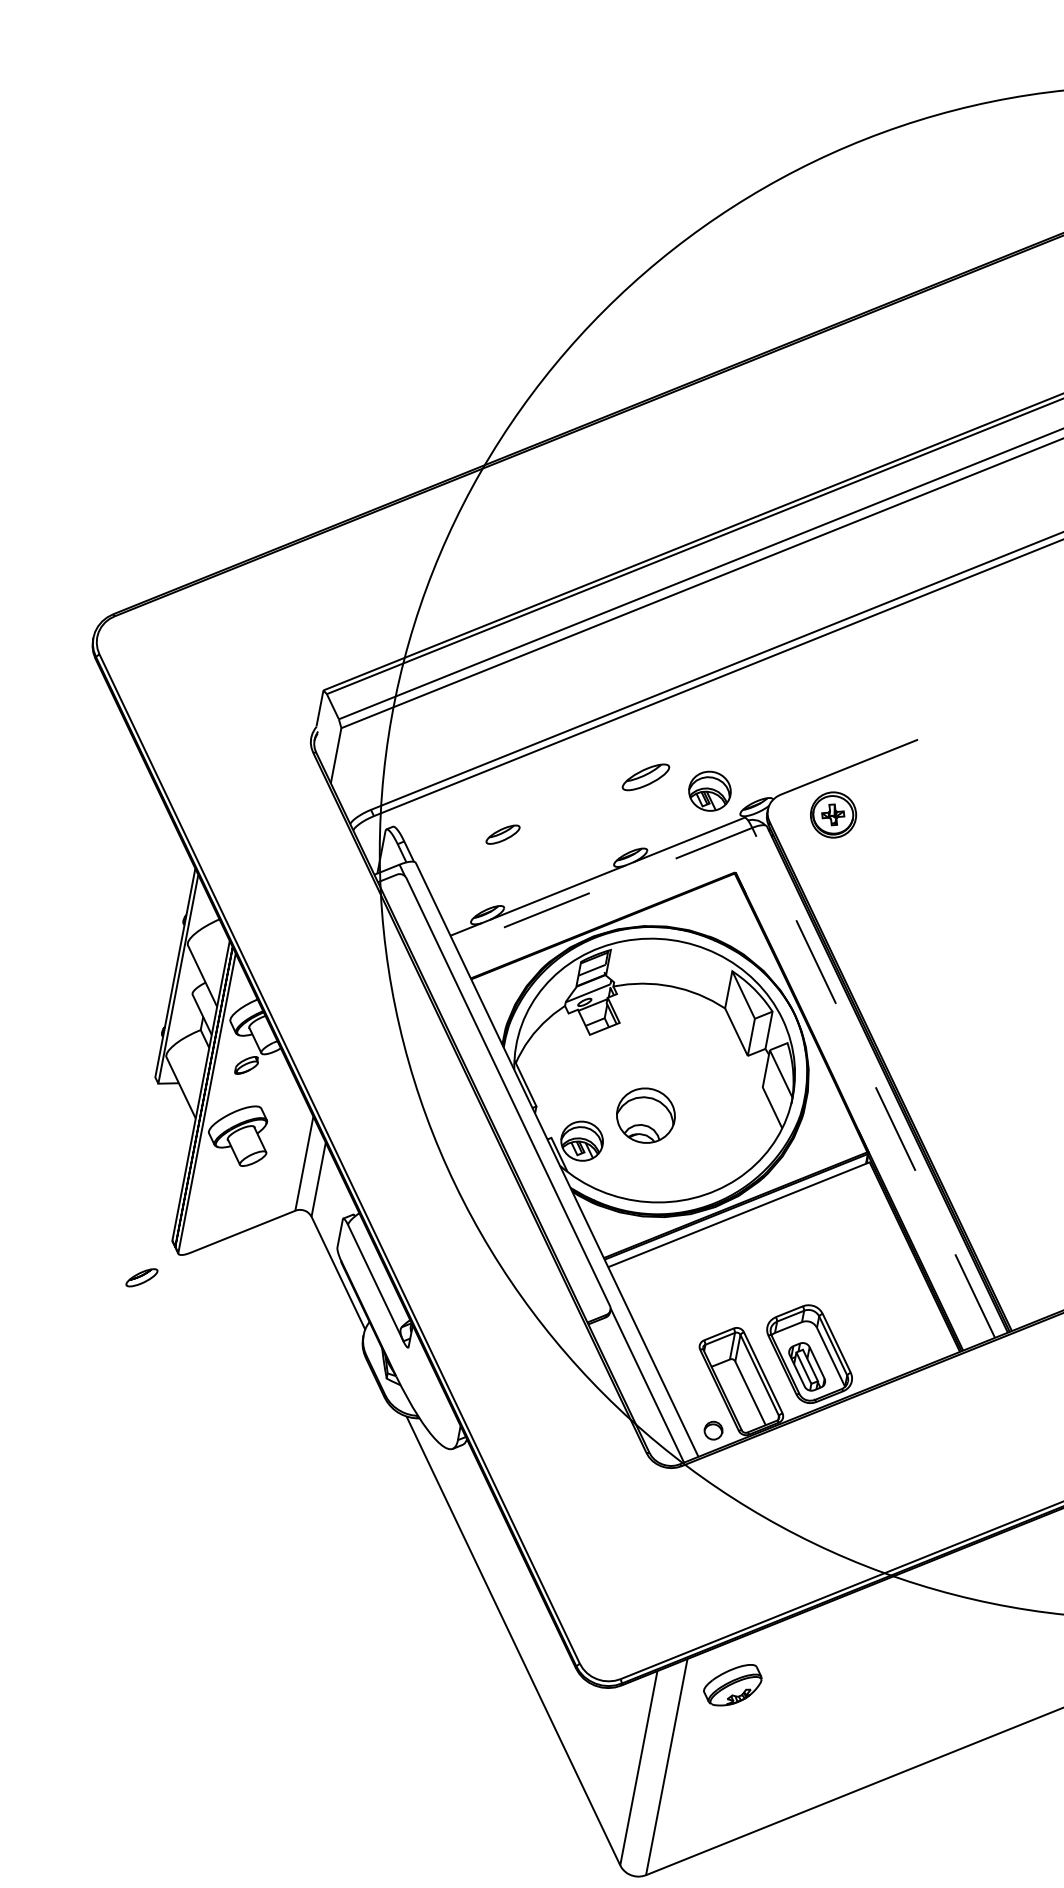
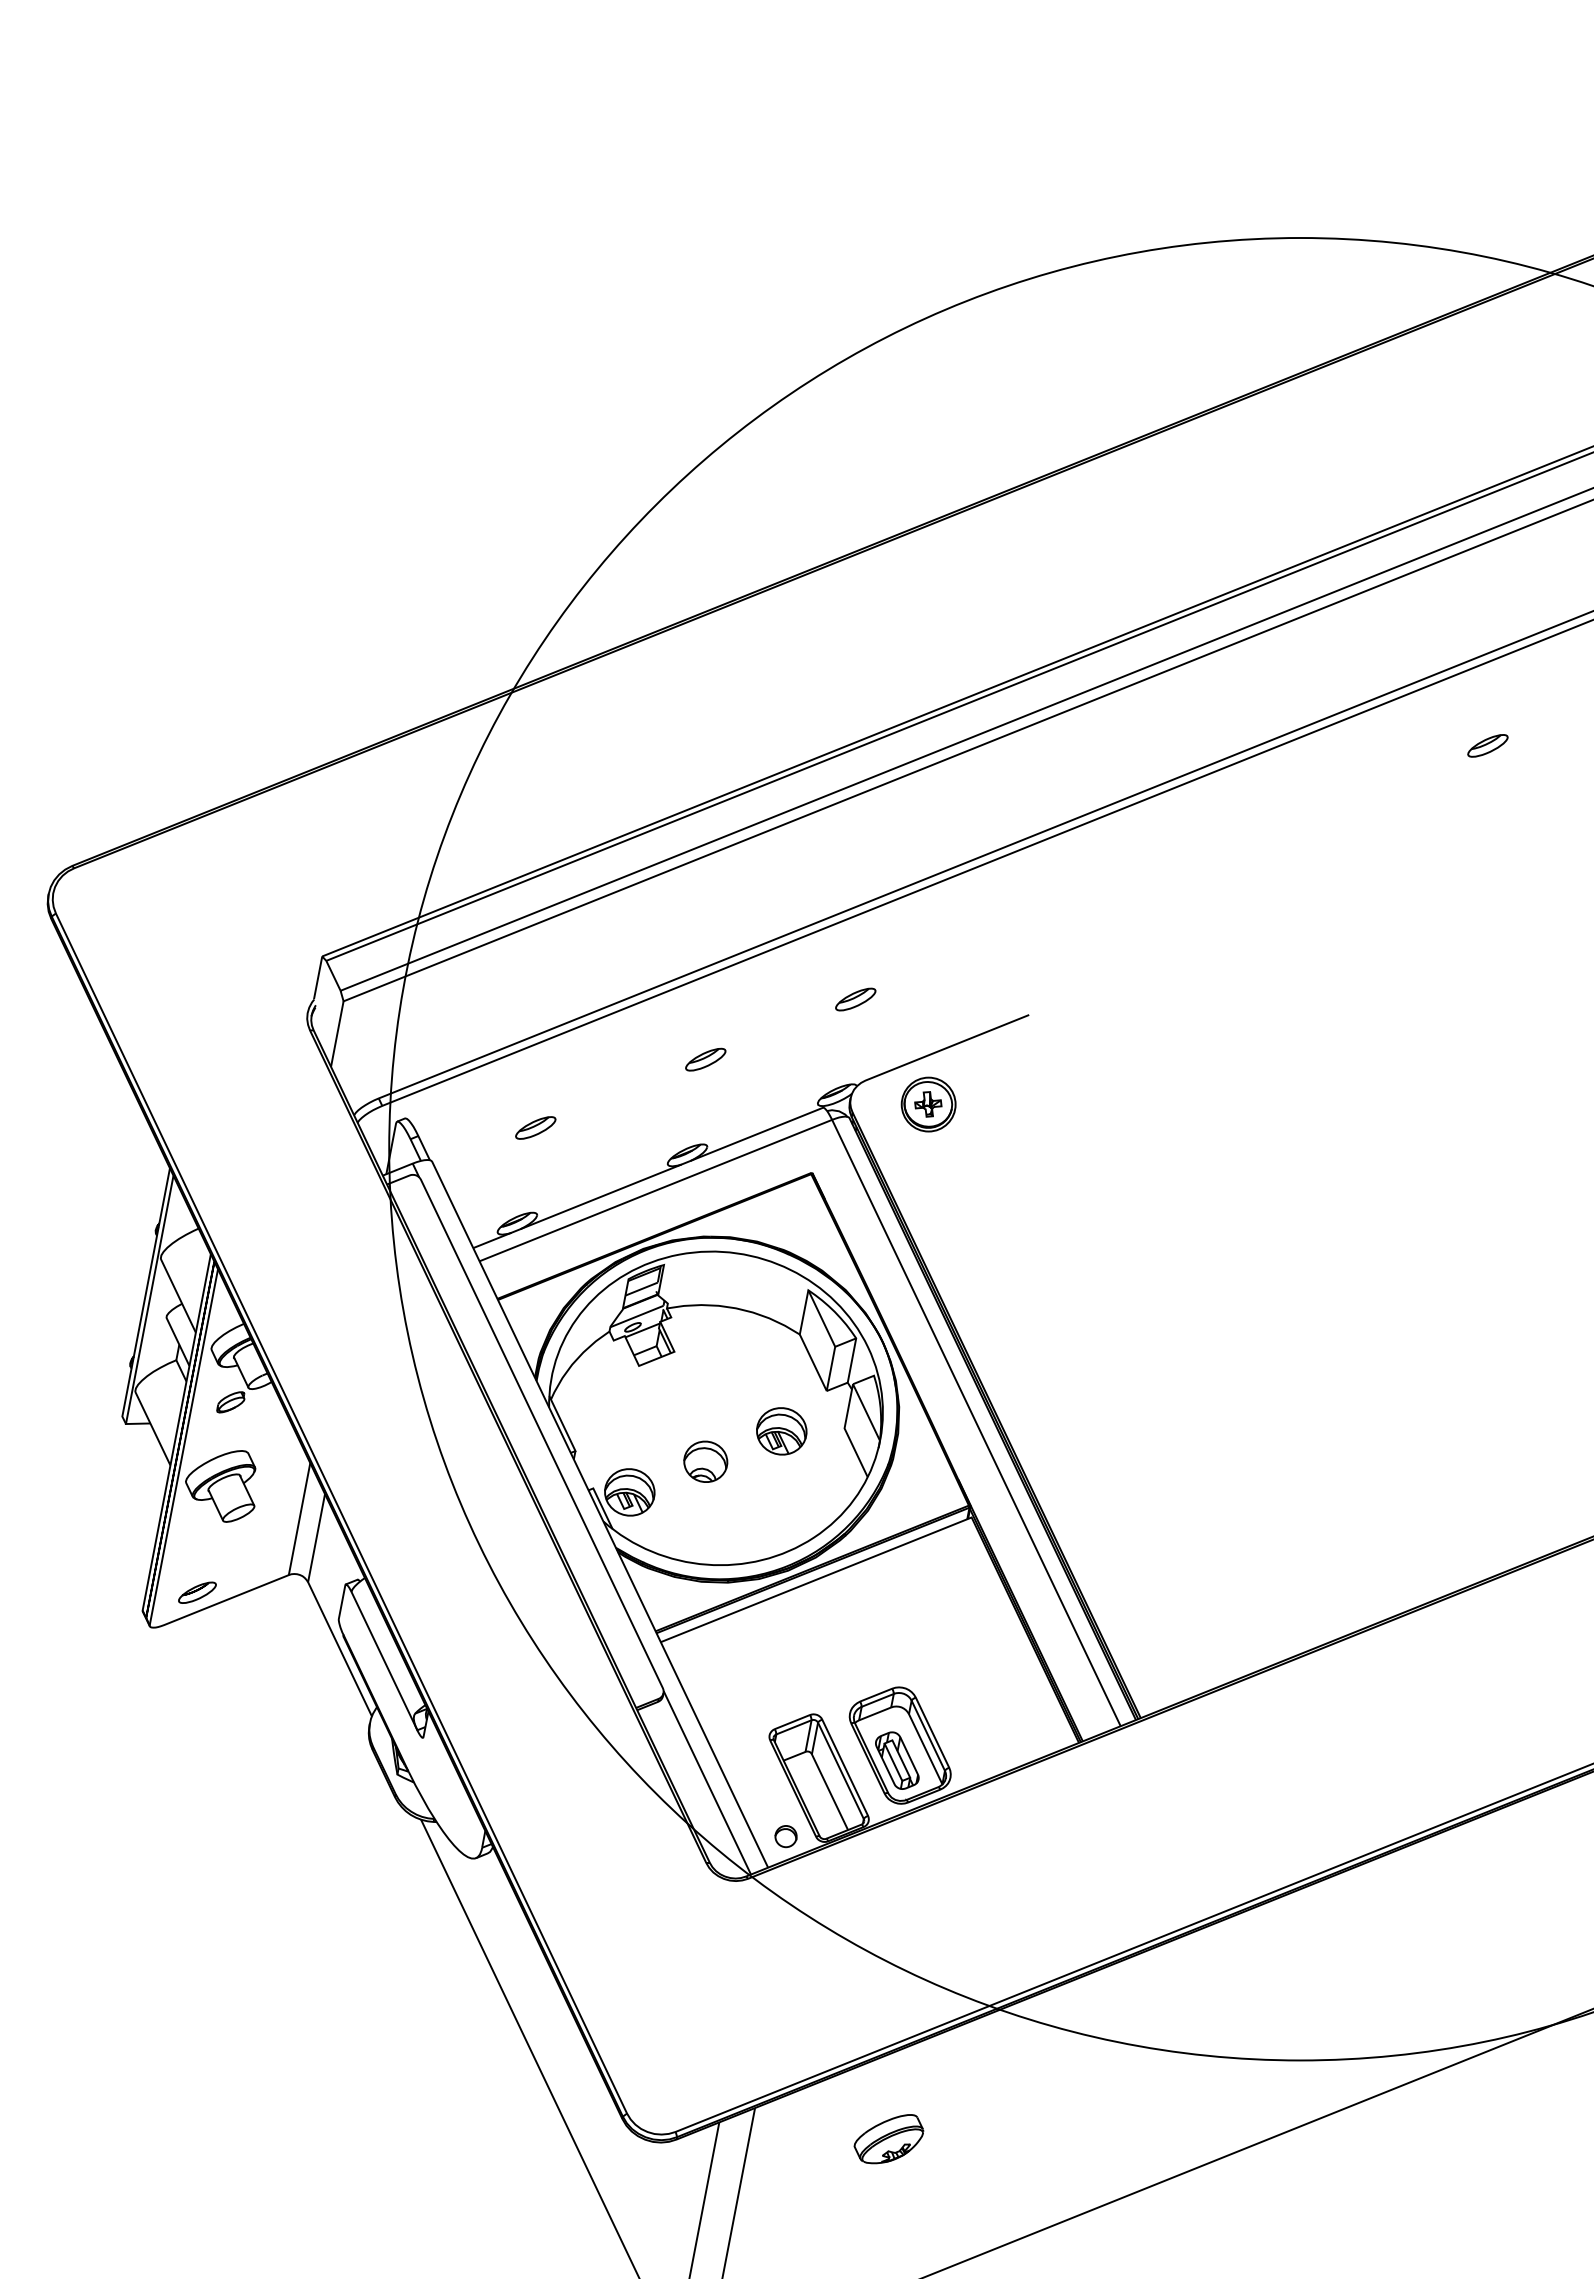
part: (771, 726) -> (855, 999), added
part: (645, 777) -> (705, 1059), size x0.71
part: (709, 791) -> (781, 1431), moved
line: (804, 937) -> (894, 1250), dashed -> solid
part: (645, 1115) -> (705, 1461), size x0.62
part: (141, 1277) -> (197, 1592), moved
part: (732, 1685) -> (888, 2139), moved

